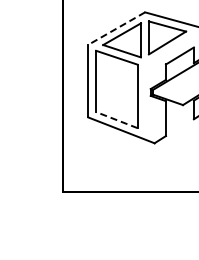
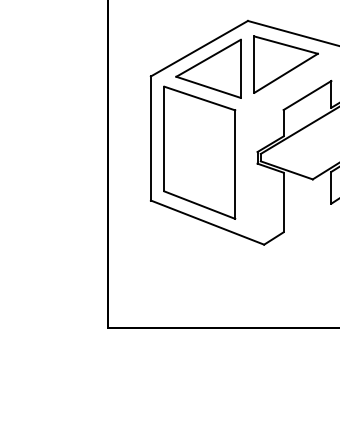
line: (116, 28) -> (199, 48), dashed -> solid
line: (116, 119) -> (199, 204), dashed -> solid

